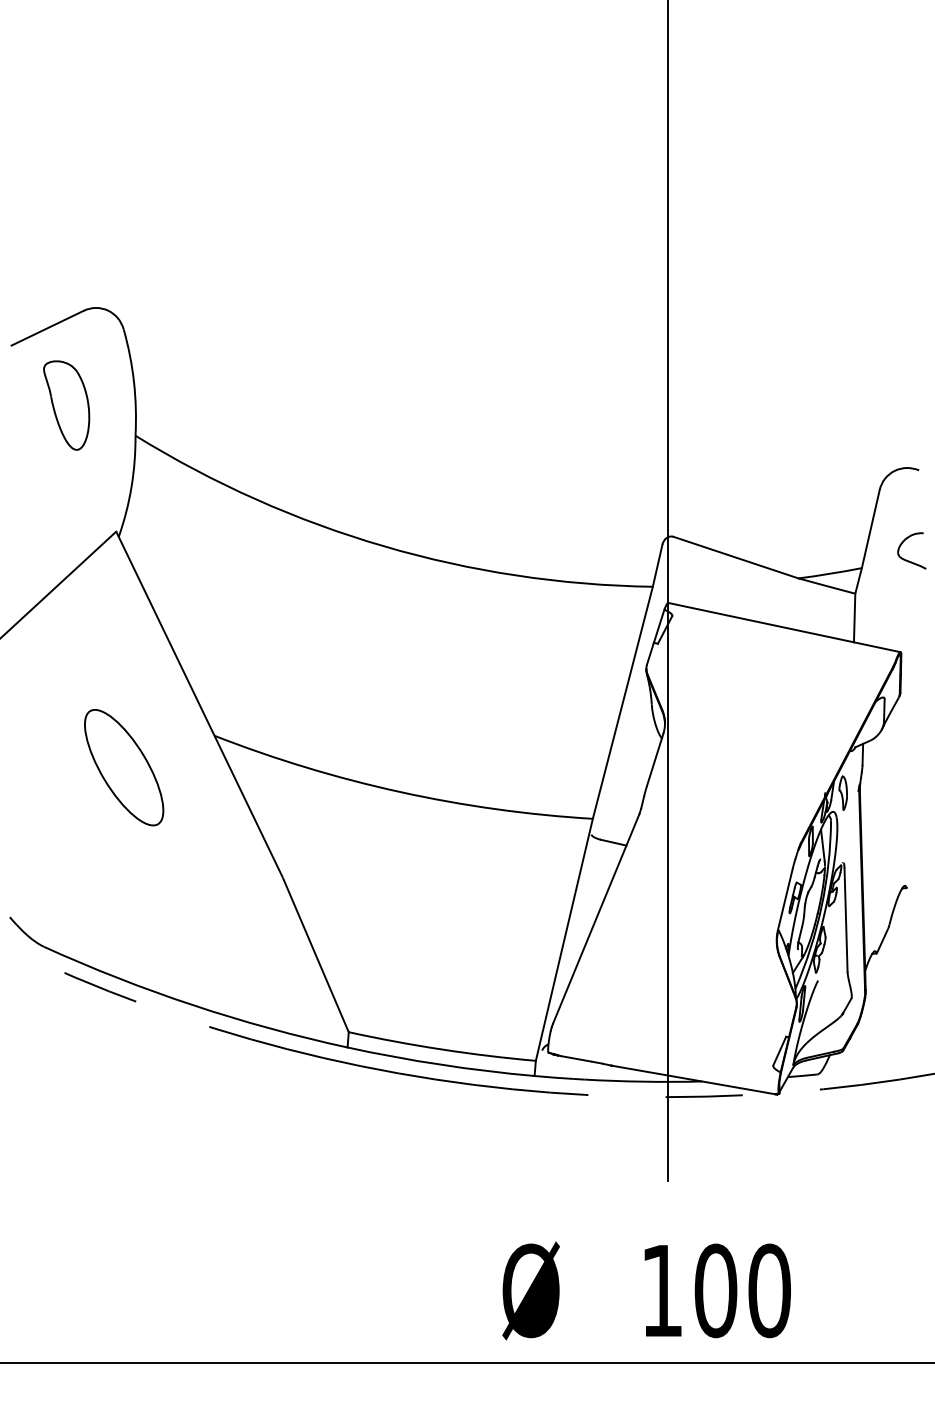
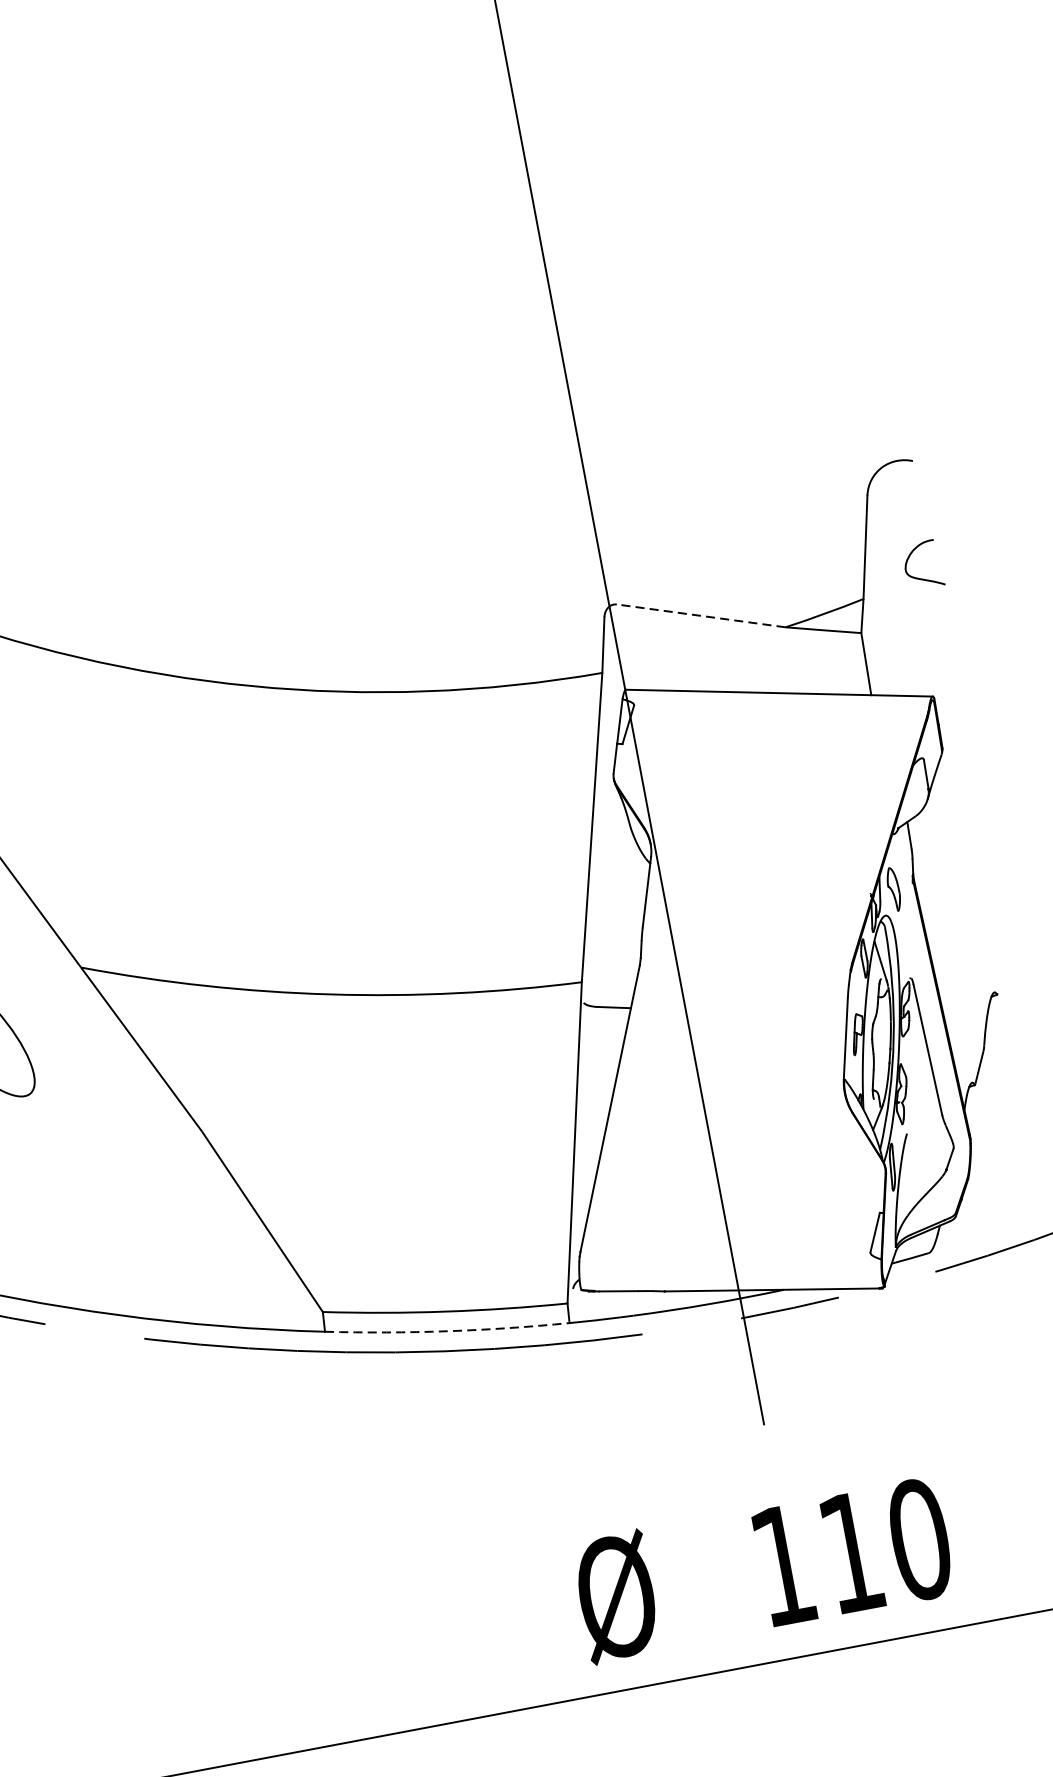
line: (736, 557) -> (701, 615), solid -> dashed
arc: (440, 1064) -> (447, 1331), solid -> dashed
text: (715, 1290) -> (850, 1552), 100 -> 110

